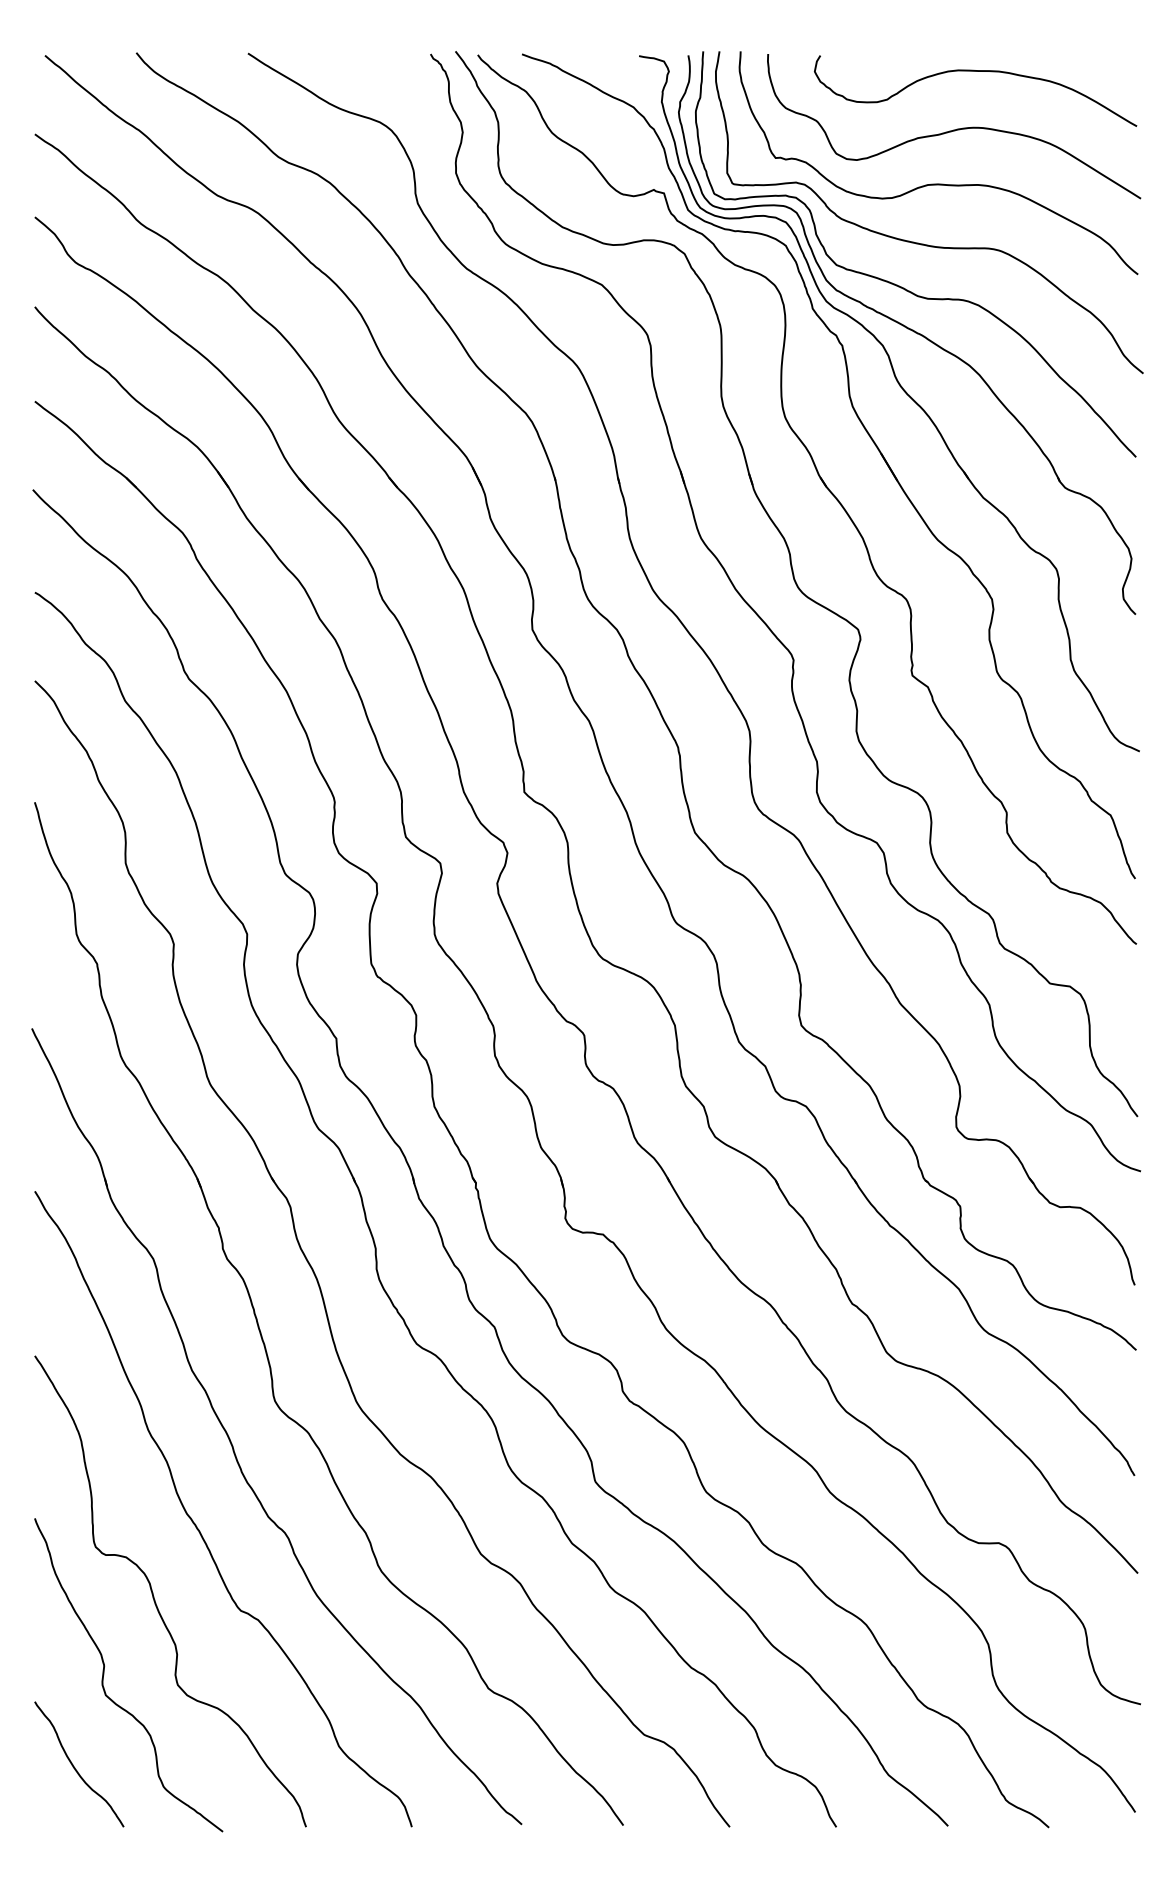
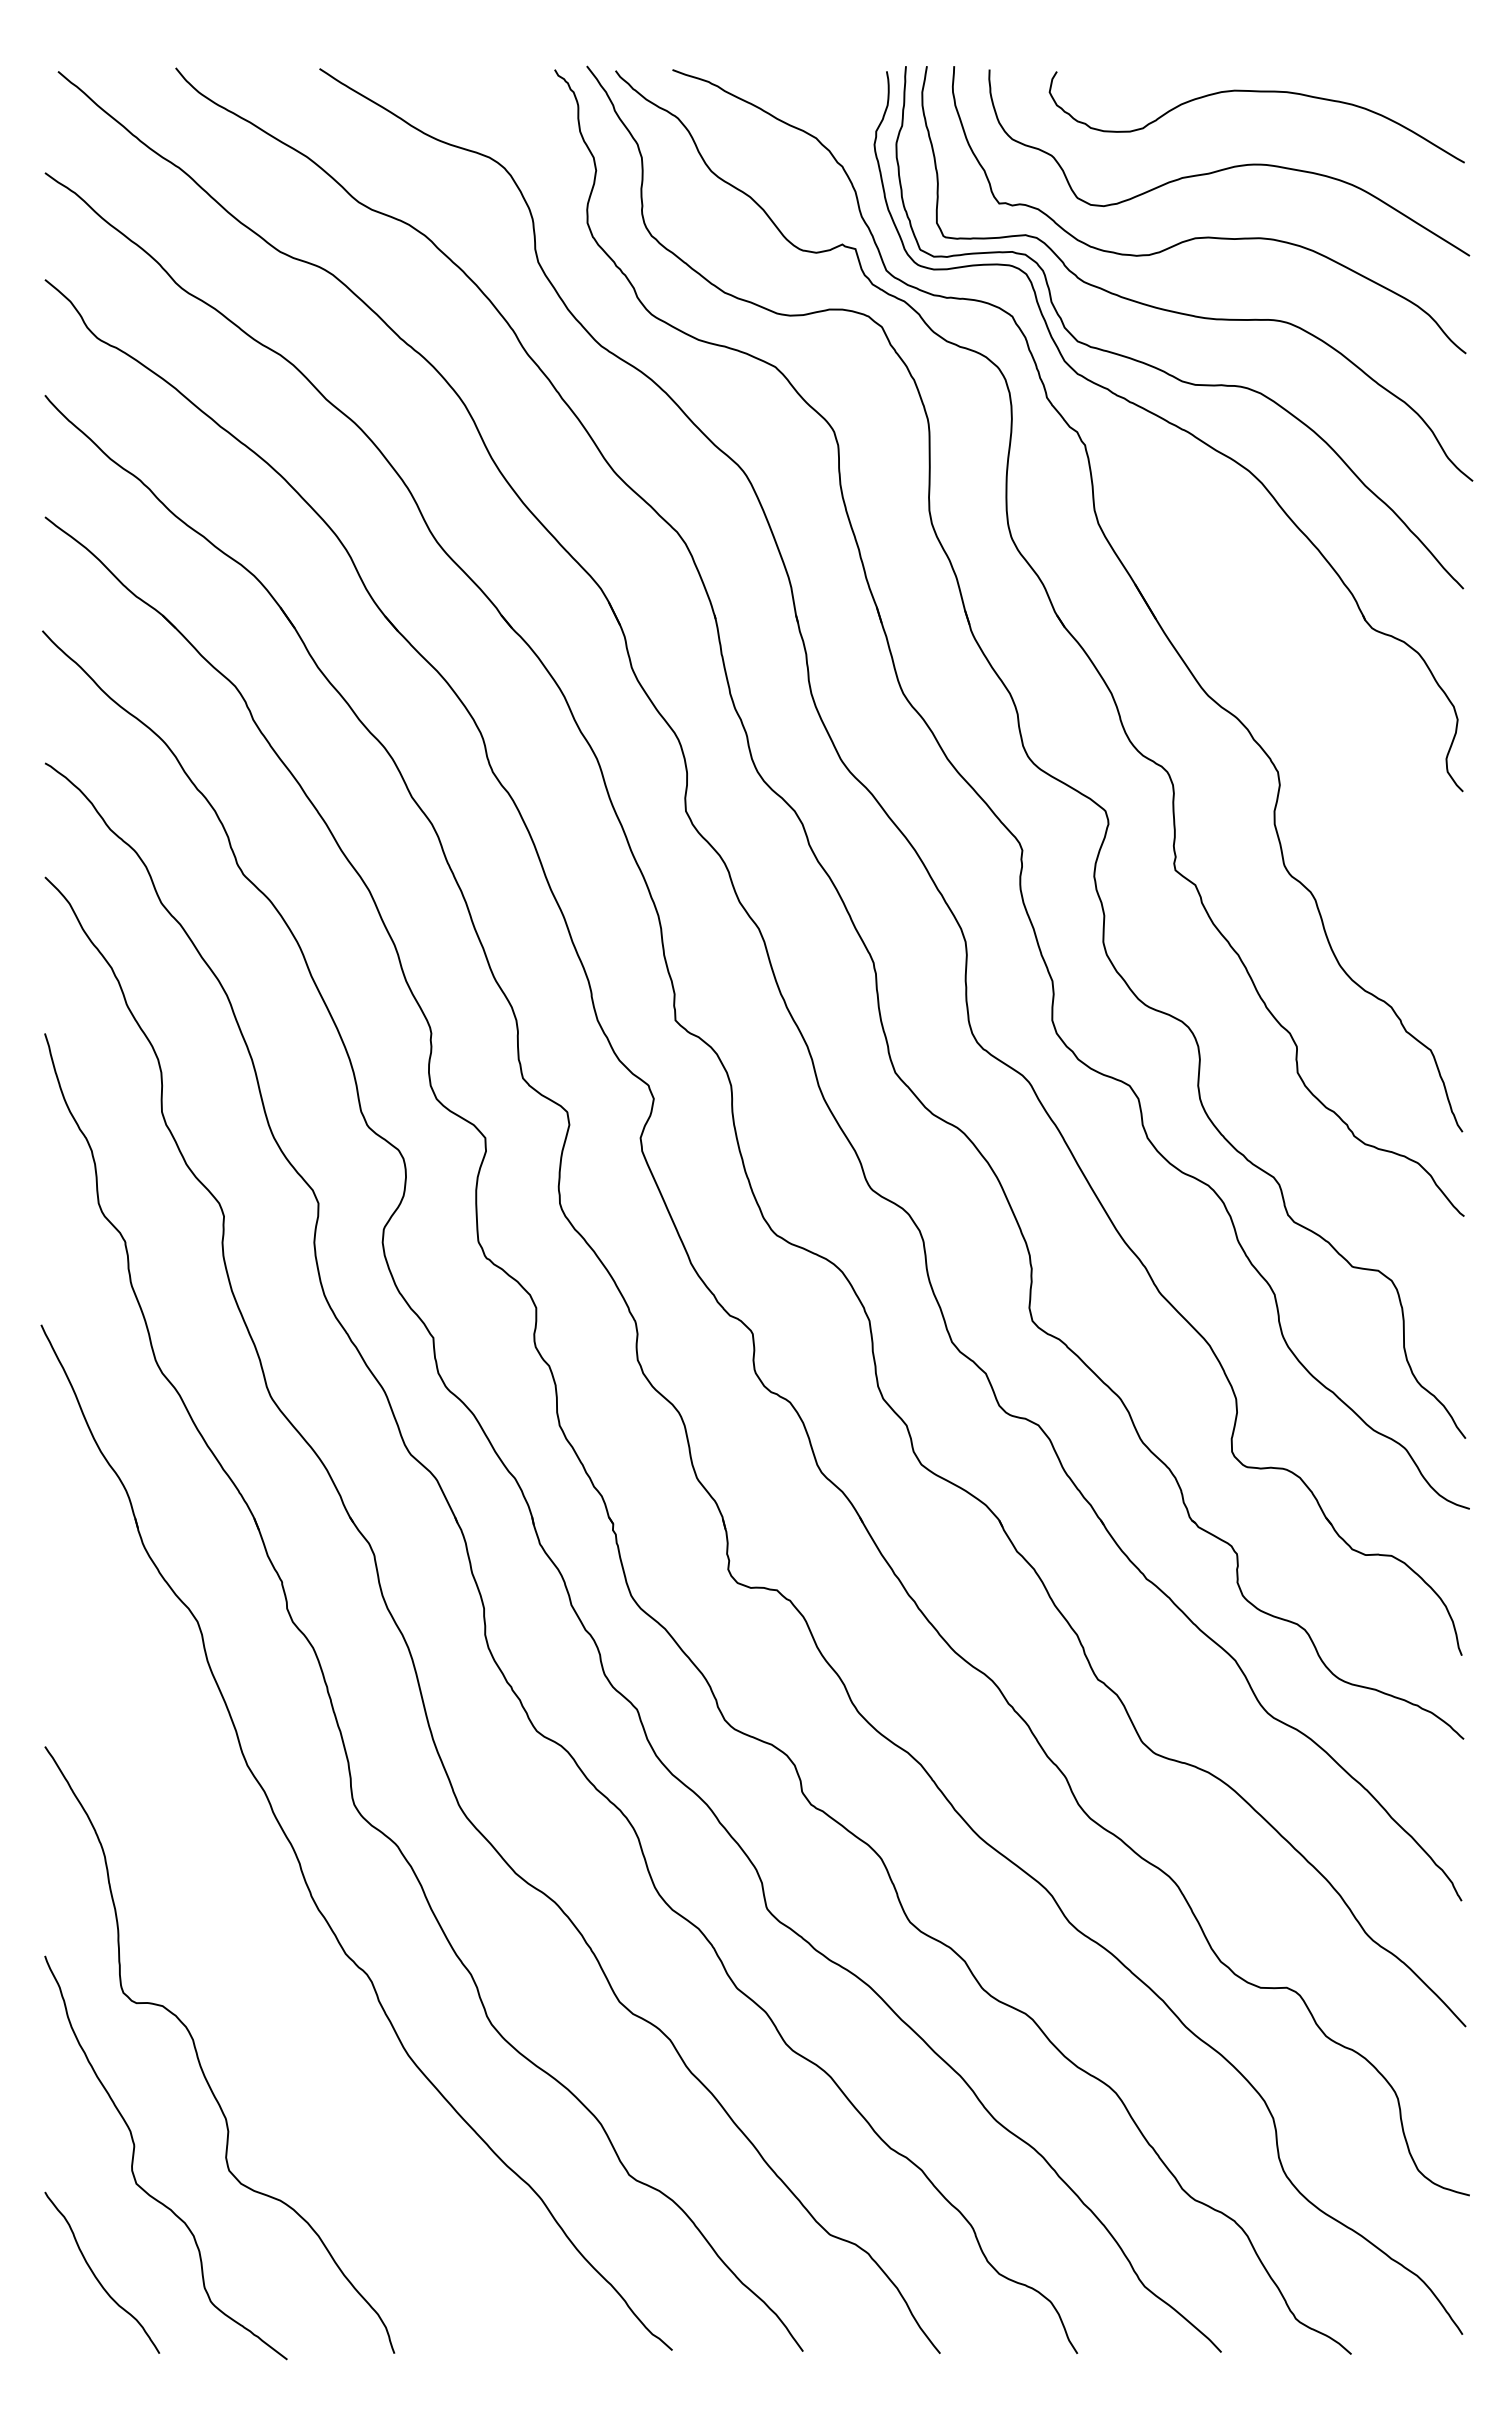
part: (903, 391) -> (1164, 504), removed
curve: (195, 1524) -> (252, 1963), removed

